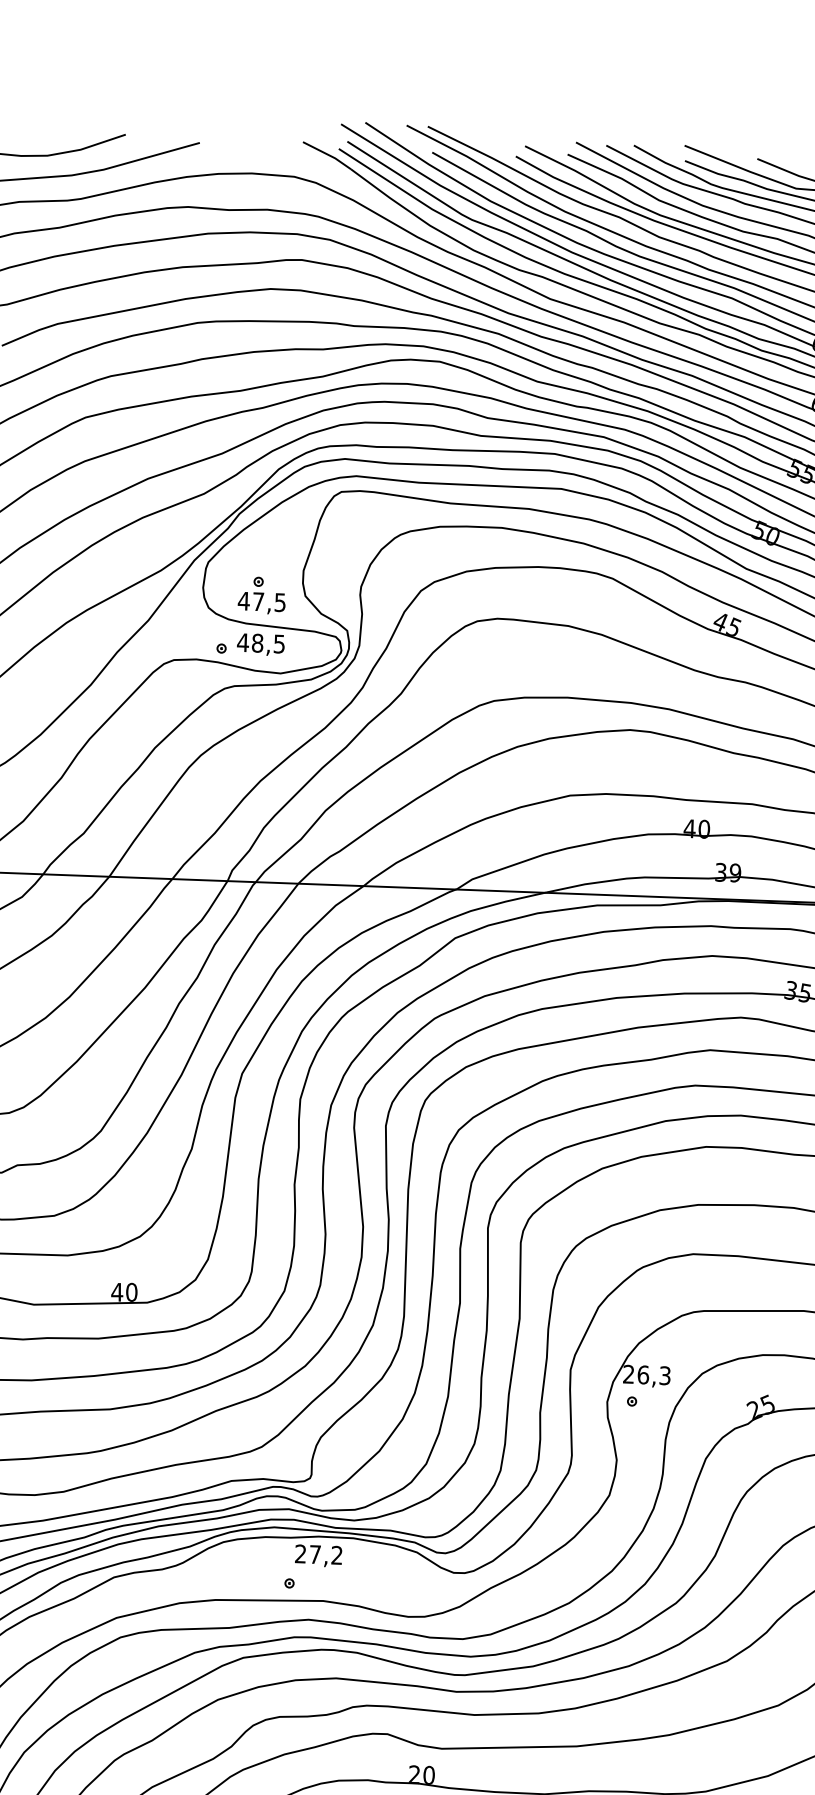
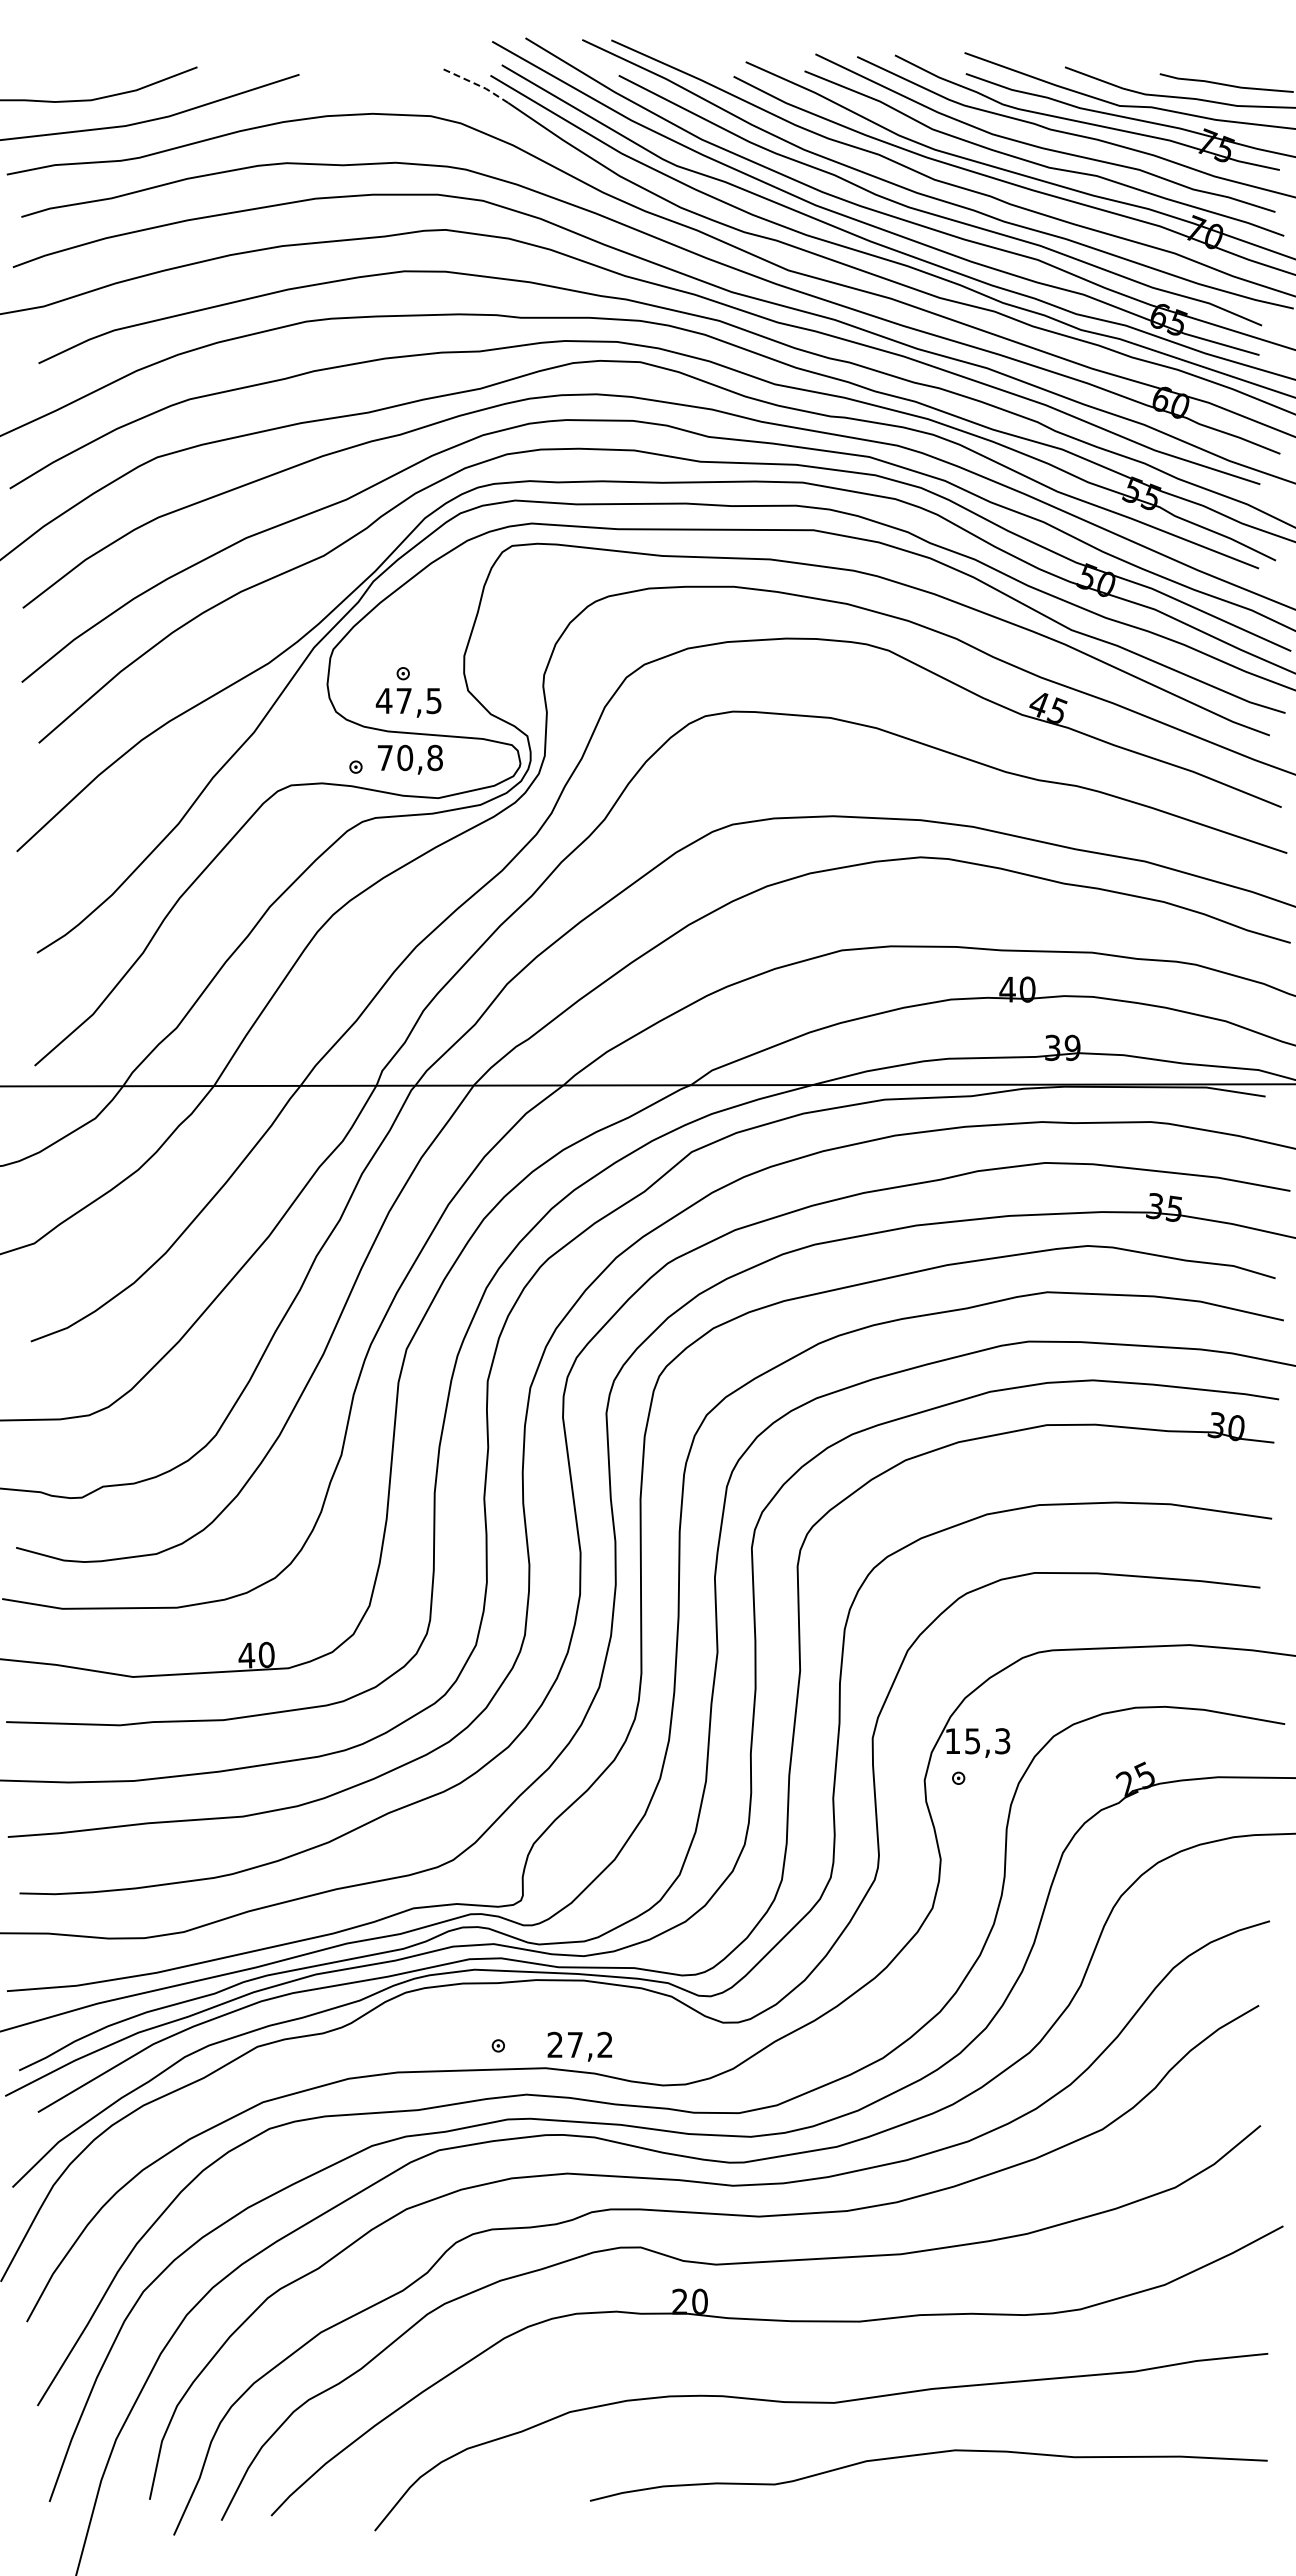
line: (328, 155) -> (476, 84), solid -> dashed
text: (260, 643) -> (409, 757), 48,5 -> 70,8
text: (635, 1374) -> (962, 1741), 26,3 -> 15,3
text: (318, 1555) -> (579, 2046), moved

